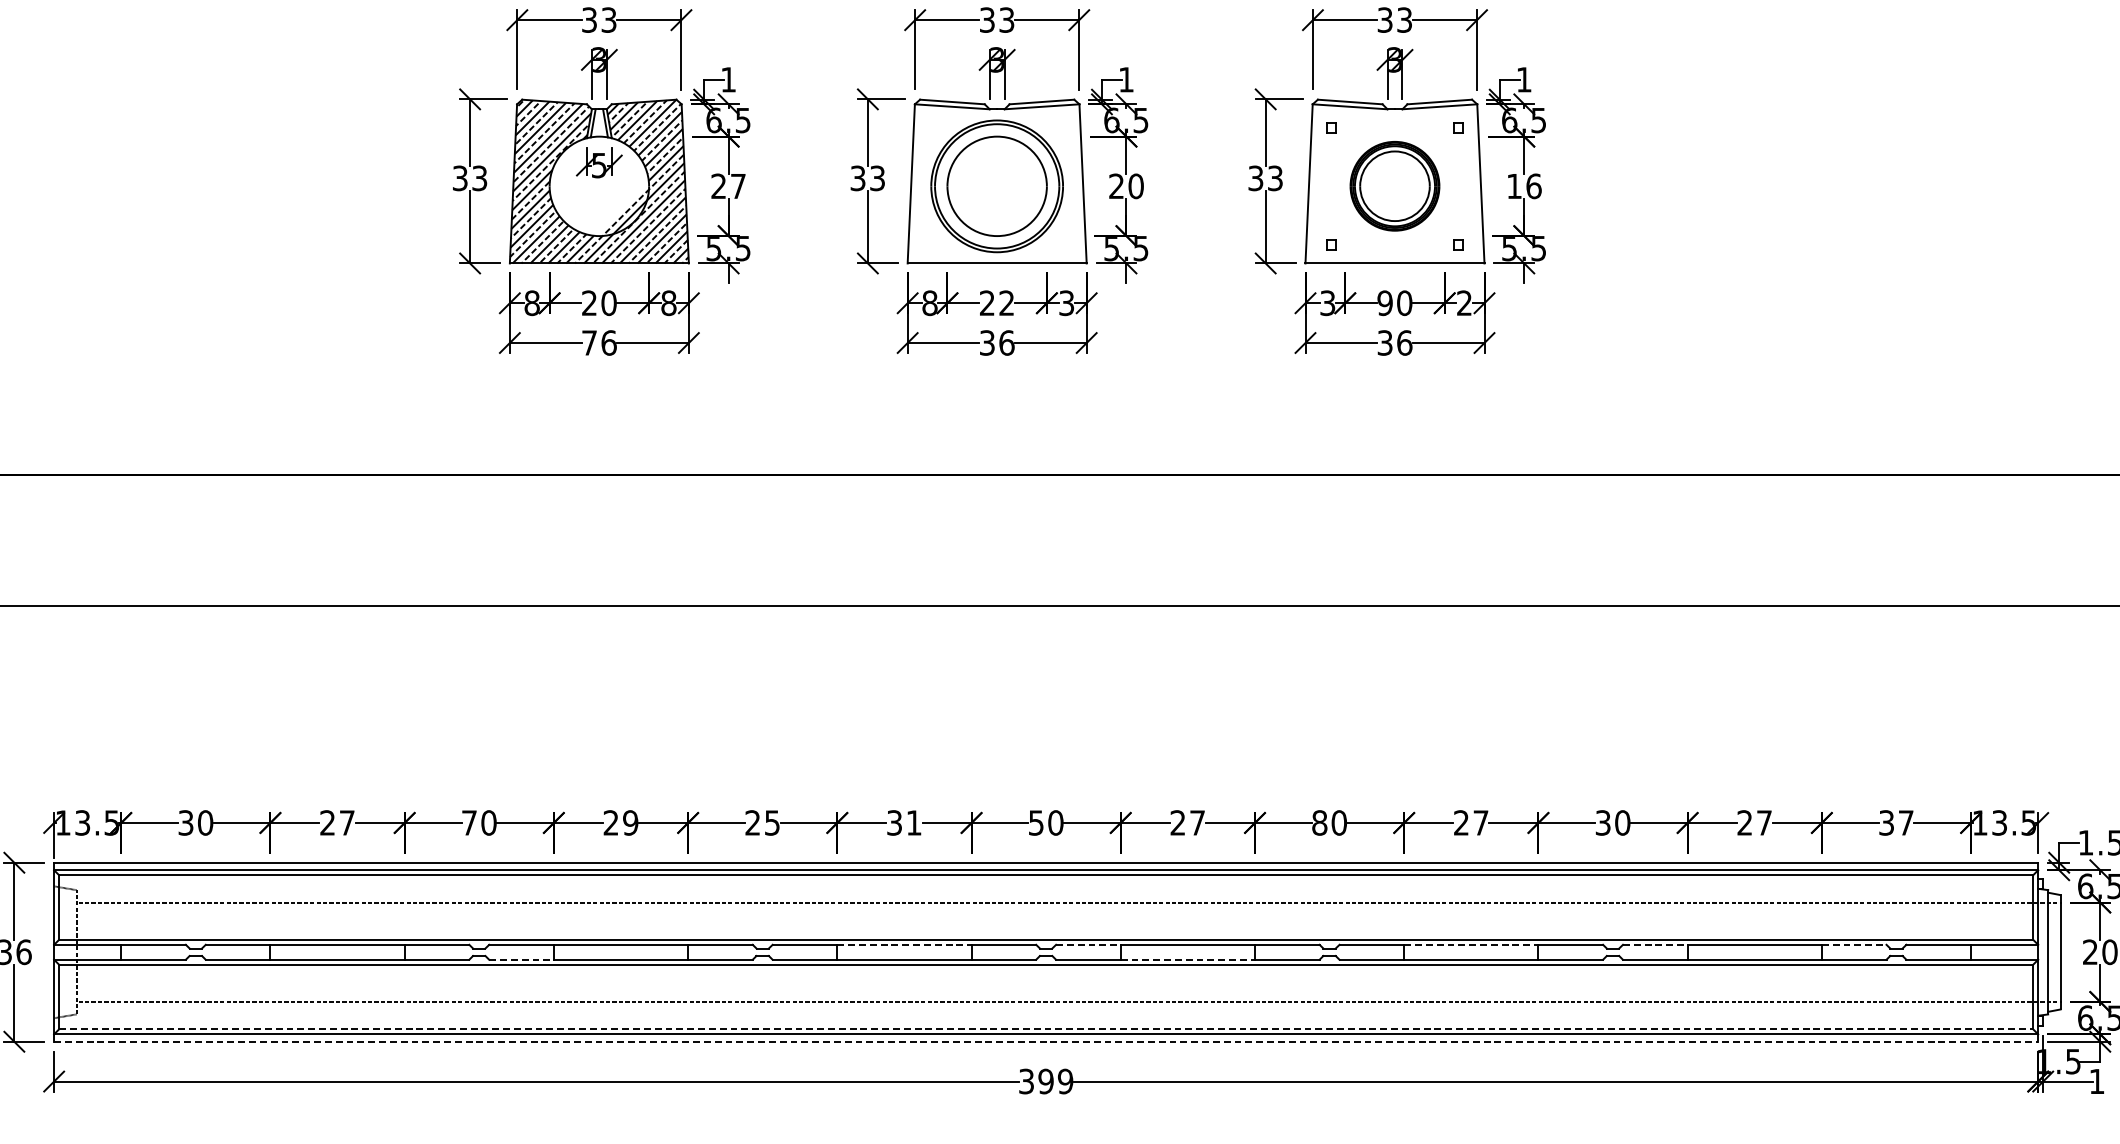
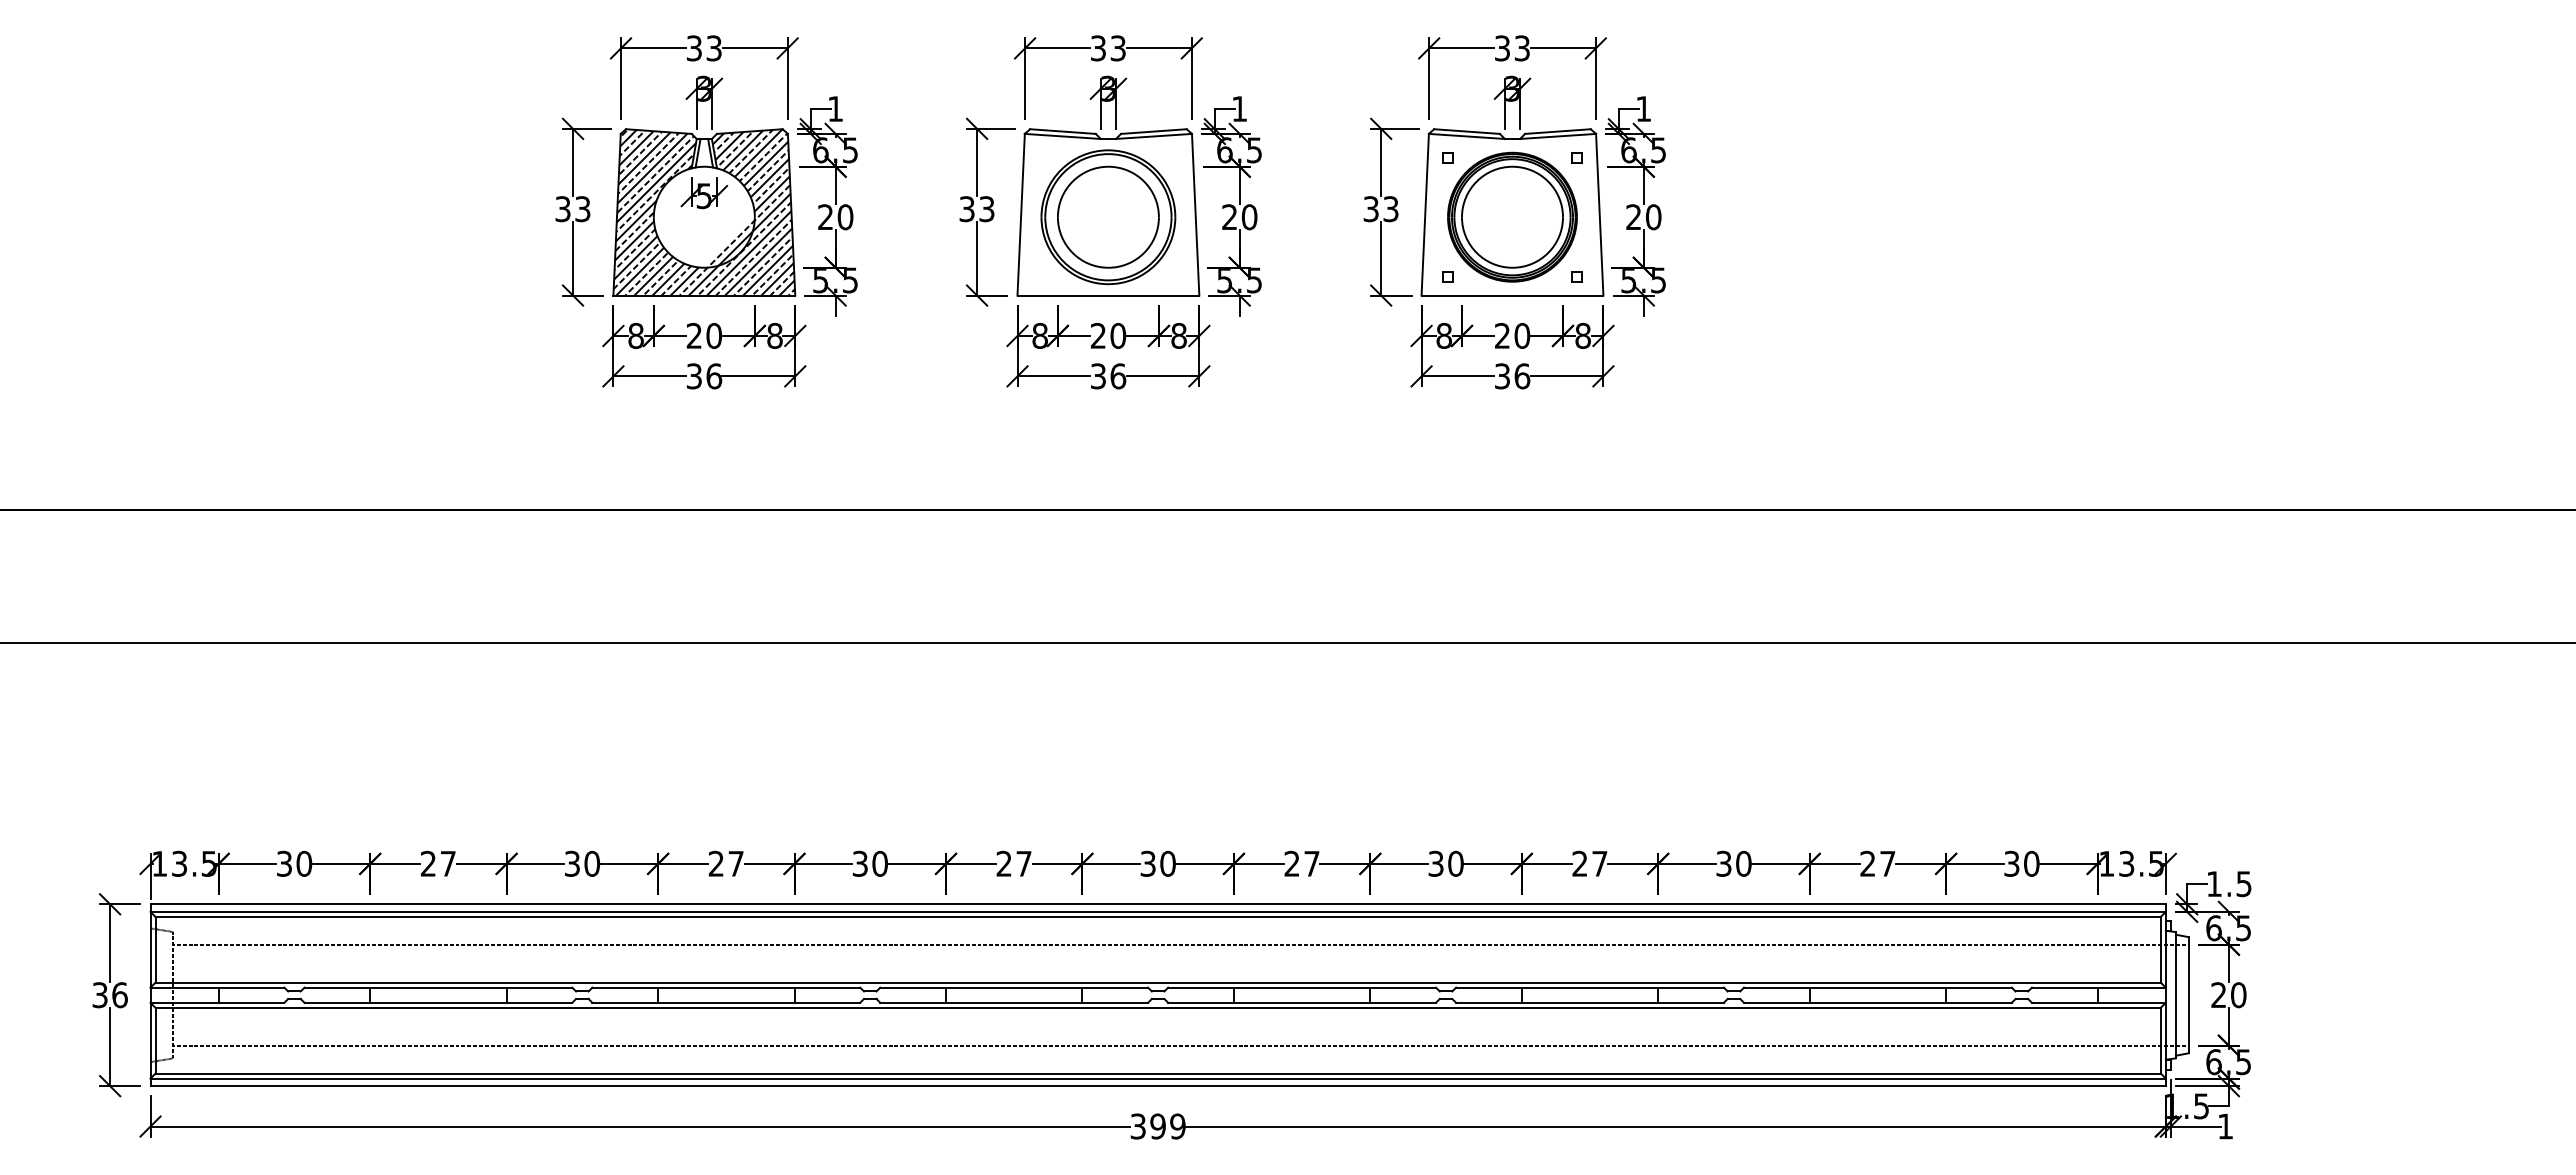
part: (1394, 185) -> (1512, 216), size x1.43
text: (738, 186) -> (845, 217), 27 -> 20
text: (1523, 186) -> (1643, 217), 16 -> 20
text: (1007, 302) -> (1118, 335), 22 -> 20
text: (1066, 302) -> (1178, 335), 3 -> 8
text: (1328, 302) -> (1444, 335), 3 -> 8
text: (1385, 302) -> (1502, 335), 90 -> 20
text: (1463, 302) -> (1582, 335), 2 -> 8
text: (589, 343) -> (694, 376), 76 -> 36
text: (469, 822) -> (572, 863), 70 -> 30
text: (630, 822) -> (735, 863), 29 -> 27
text: (761, 822) -> (869, 863), 25 -> 30
text: (903, 822) -> (1013, 863), 31 -> 27
text: (1036, 822) -> (1148, 863), 50 -> 30
text: (1319, 822) -> (1435, 863), 80 -> 30
text: (1905, 822) -> (2031, 863), 37 -> 30
line: (904, 944) -> (1014, 987), dashed -> solid
line: (1088, 944) -> (1201, 987), dashed -> solid
line: (1471, 944) -> (1590, 987), dashed -> solid
line: (1654, 944) -> (1776, 987), dashed -> solid
line: (1853, 944) -> (1978, 987), dashed -> solid
line: (521, 959) -> (625, 1002), dashed -> solid
line: (1188, 959) -> (1302, 1002), dashed -> solid
line: (1046, 1029) -> (1158, 1073), dashed -> solid
line: (1046, 1042) -> (1158, 1086), dashed -> solid

